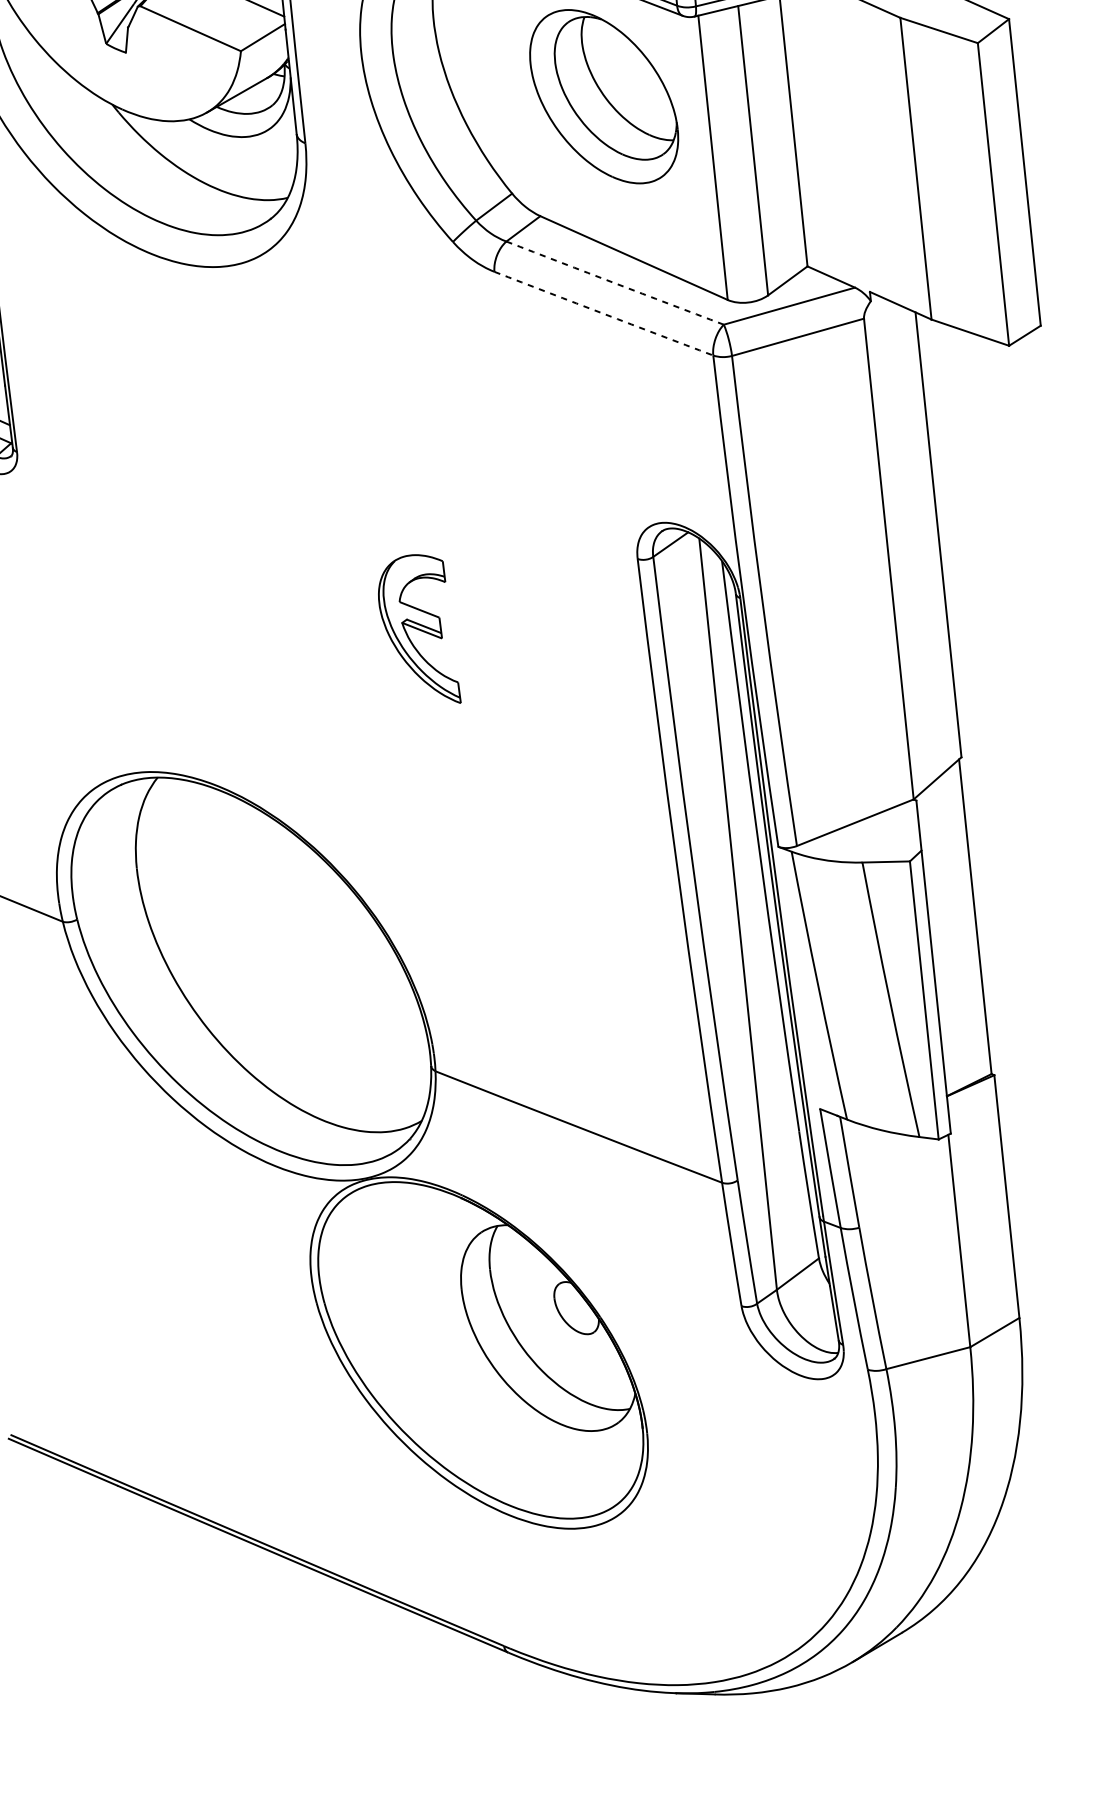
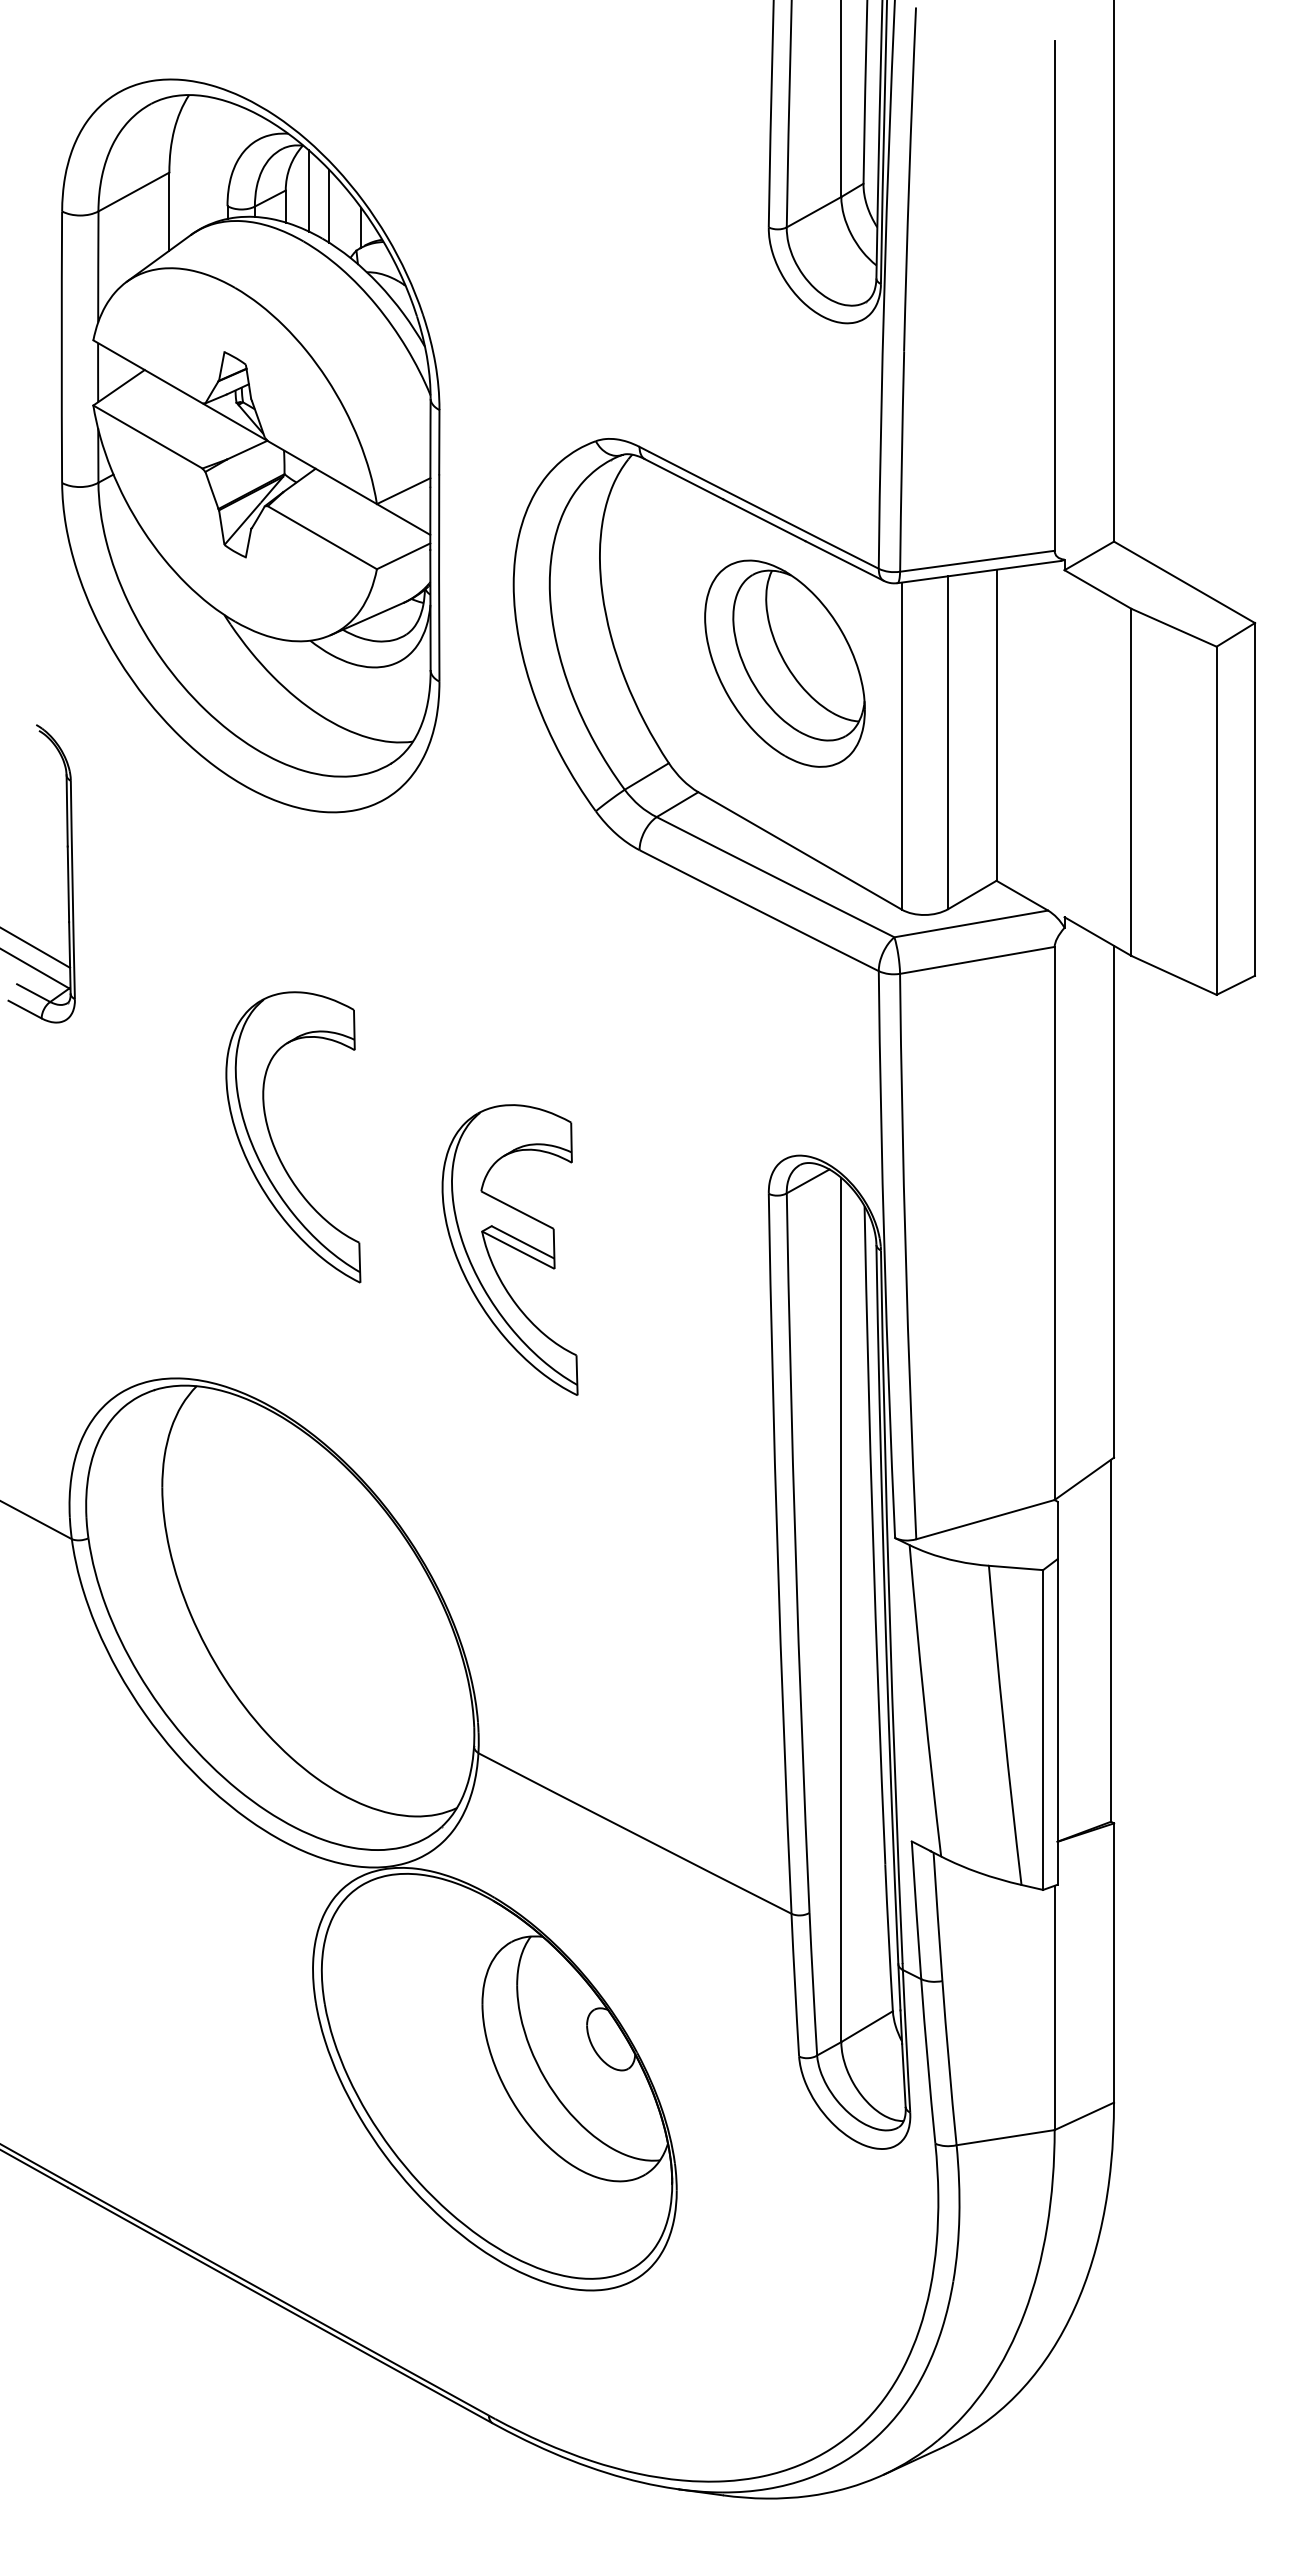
arc: (615, 283) -> (775, 877), dashed -> solid
arc: (604, 313) -> (759, 910), dashed -> solid
part: (204, 562) -> (275, 1146), added
part: (417, 630) -> (509, 1249), size x1.67

